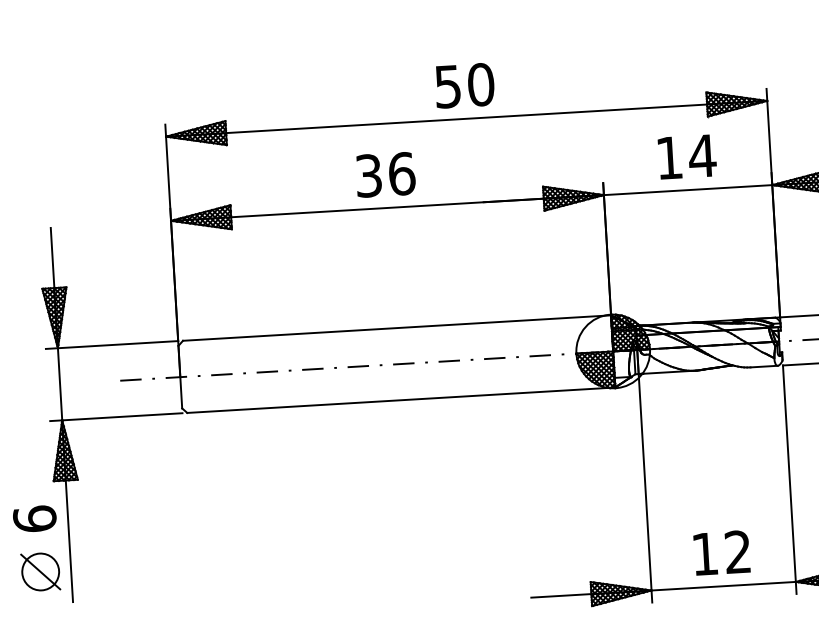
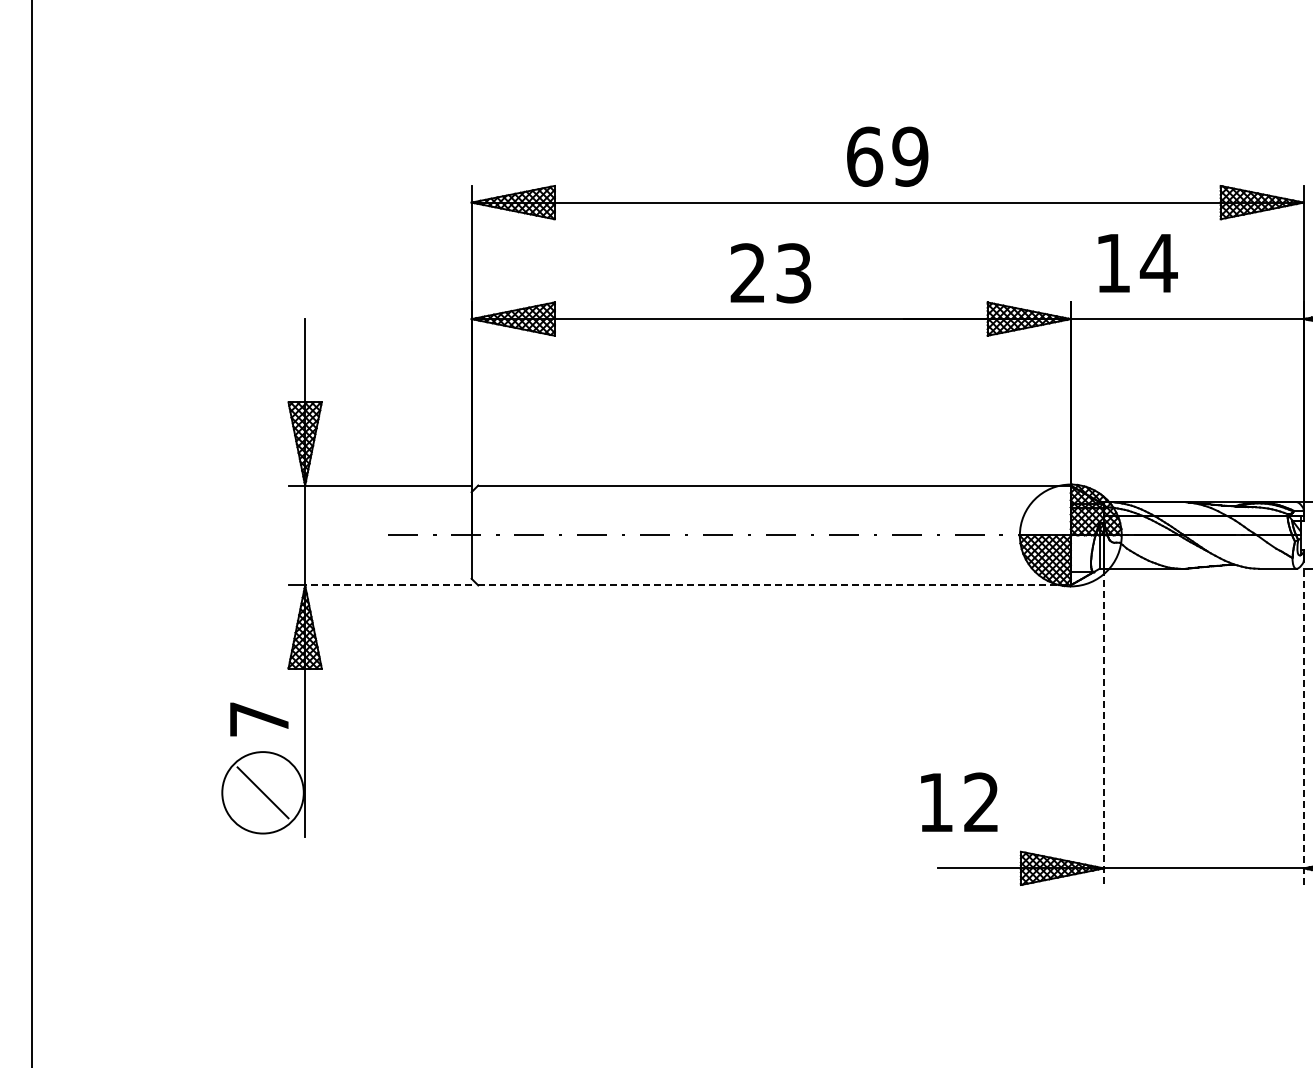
text: (464, 85) -> (887, 156), 50 -> 69
text: (686, 157) -> (1137, 263), moved
text: (385, 175) -> (771, 273), 36 -> 23
line: (402, 400) -> (775, 585), solid -> dashed
line: (121, 416) -> (387, 585), solid -> dashed
line: (789, 479) -> (1303, 726), solid -> dashed
line: (645, 488) -> (1104, 727), solid -> dashed
text: (34, 519) -> (259, 719), 6 -> 7
text: (722, 552) -> (959, 801), moved
circle: (40, 571) -> (262, 792), size x1.6

